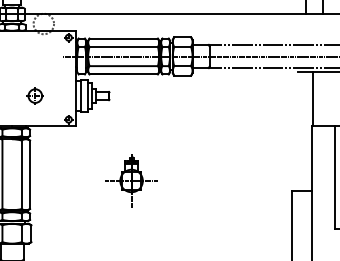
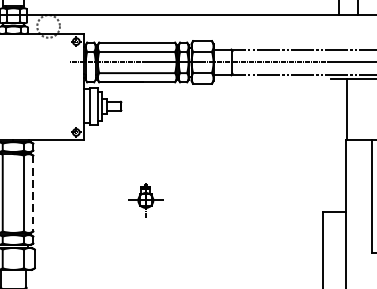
part: (34, 95) -> (38, 105), removed
line: (30, 175) -> (33, 194), solid -> dashed
part: (131, 180) -> (145, 199), size x0.6

